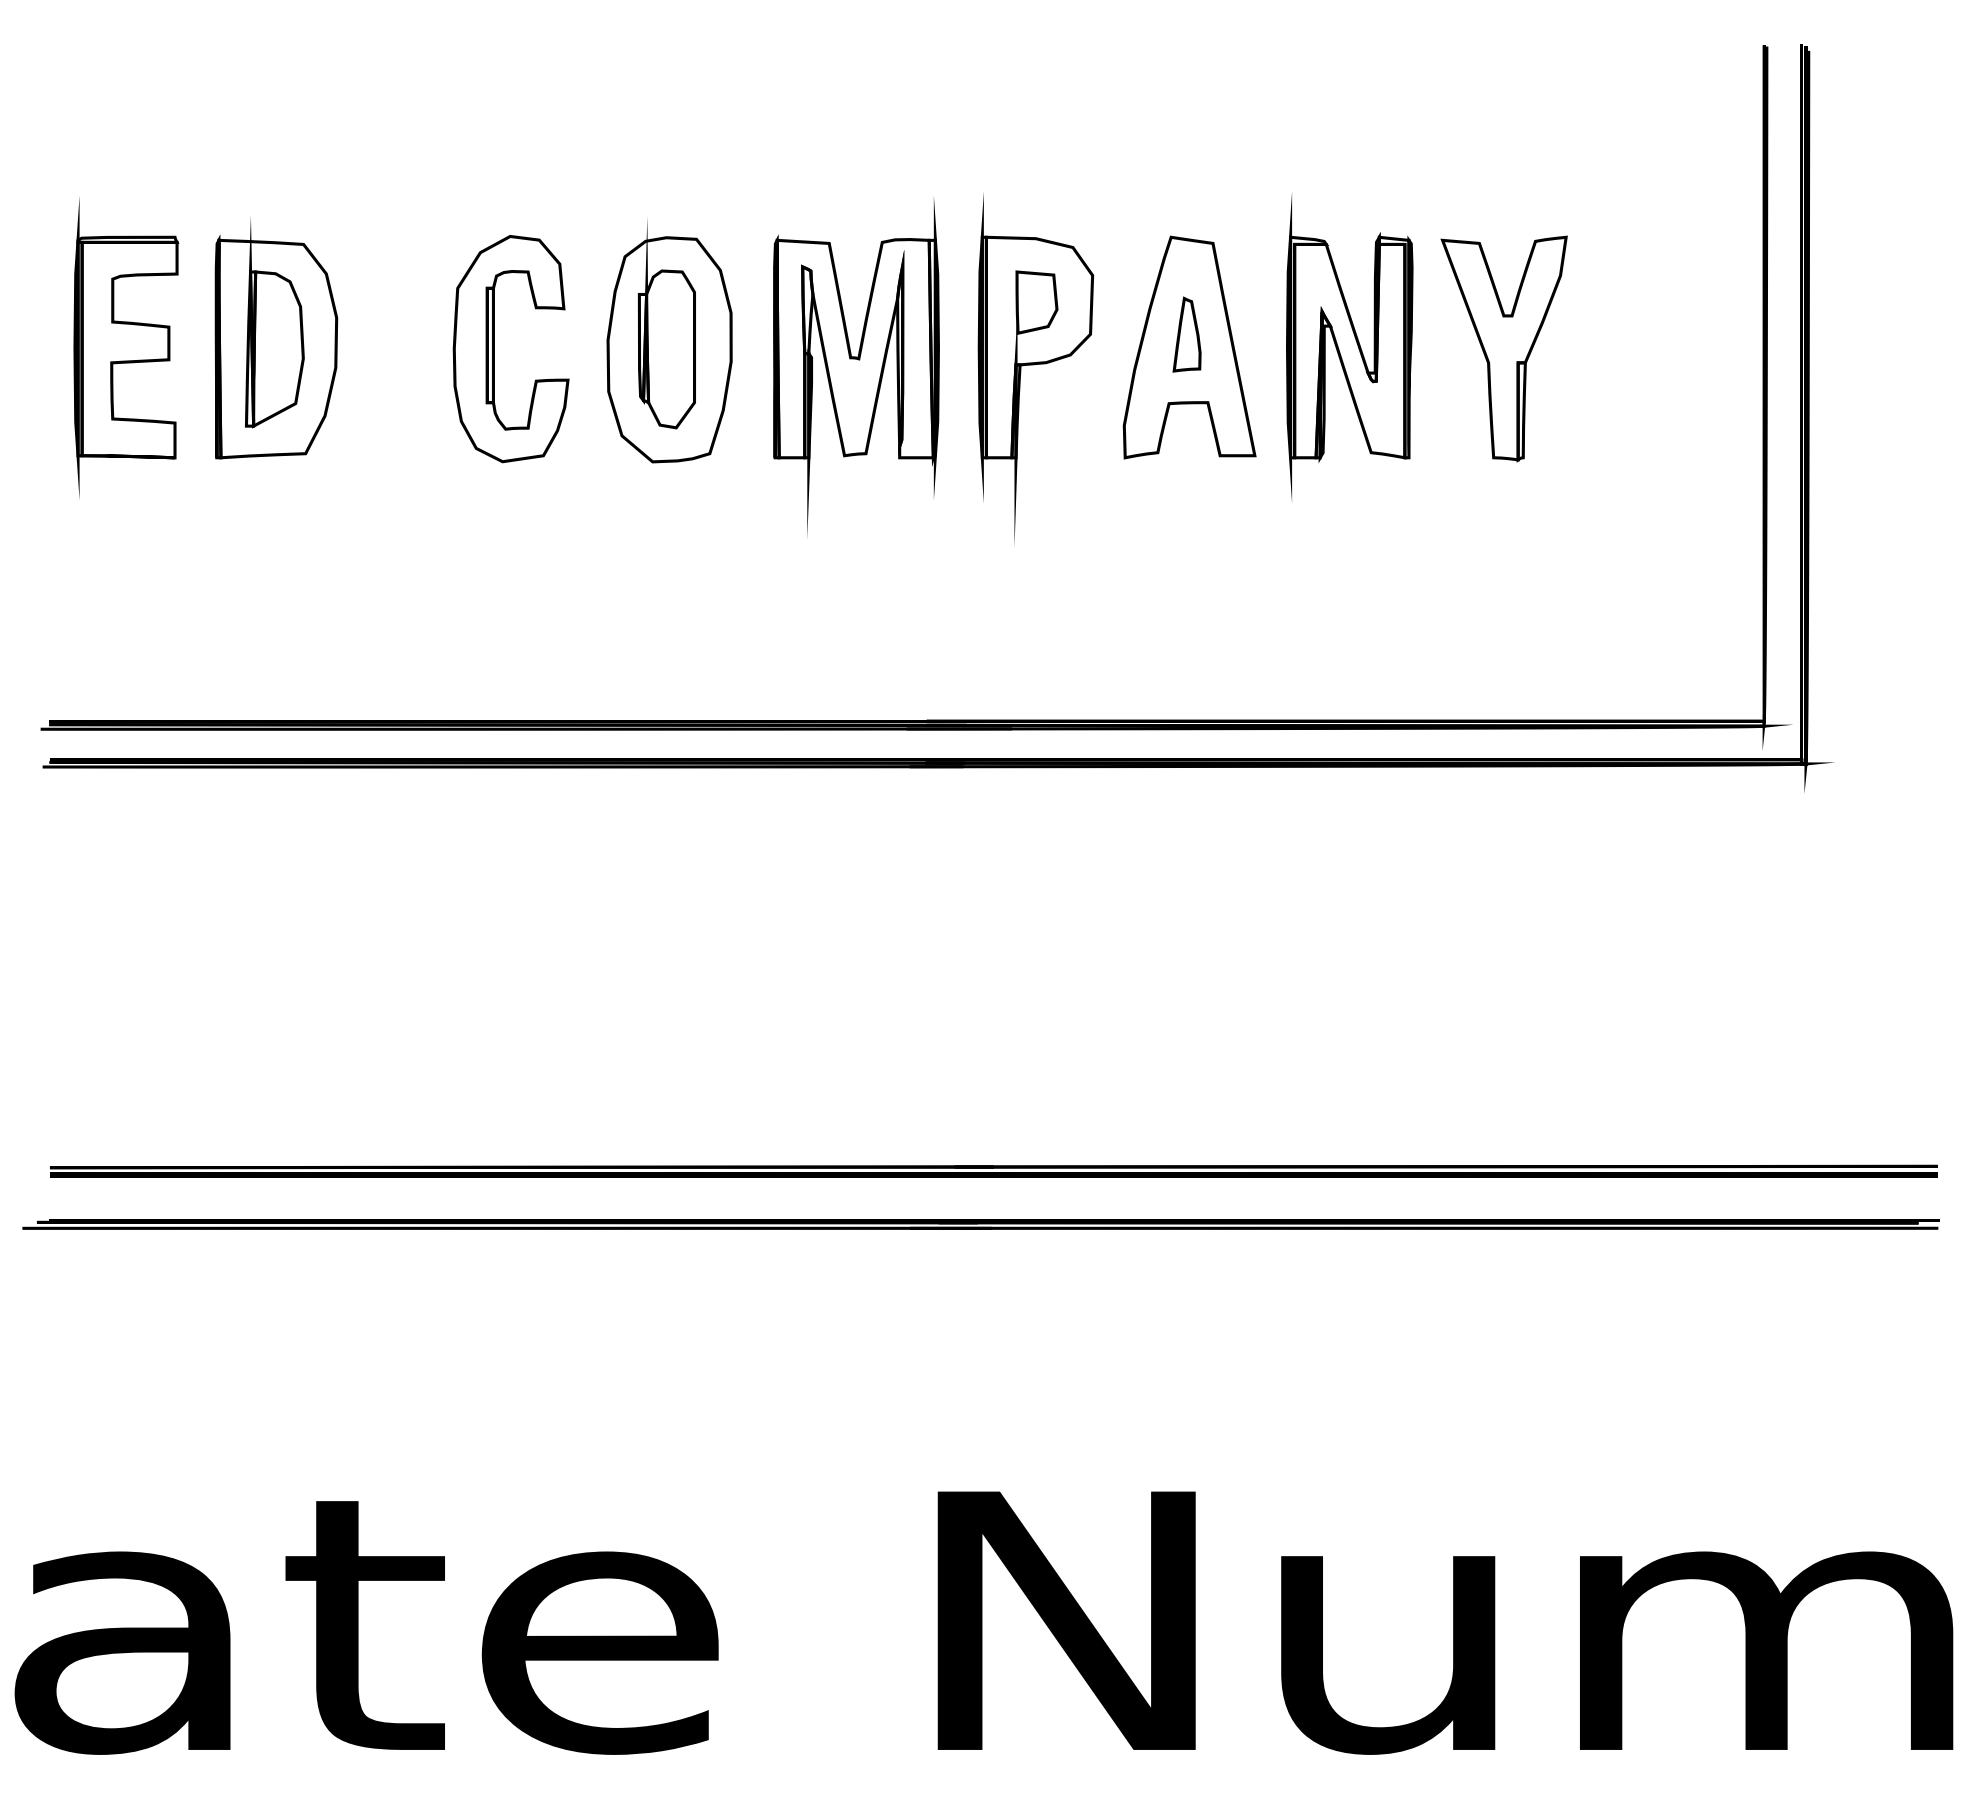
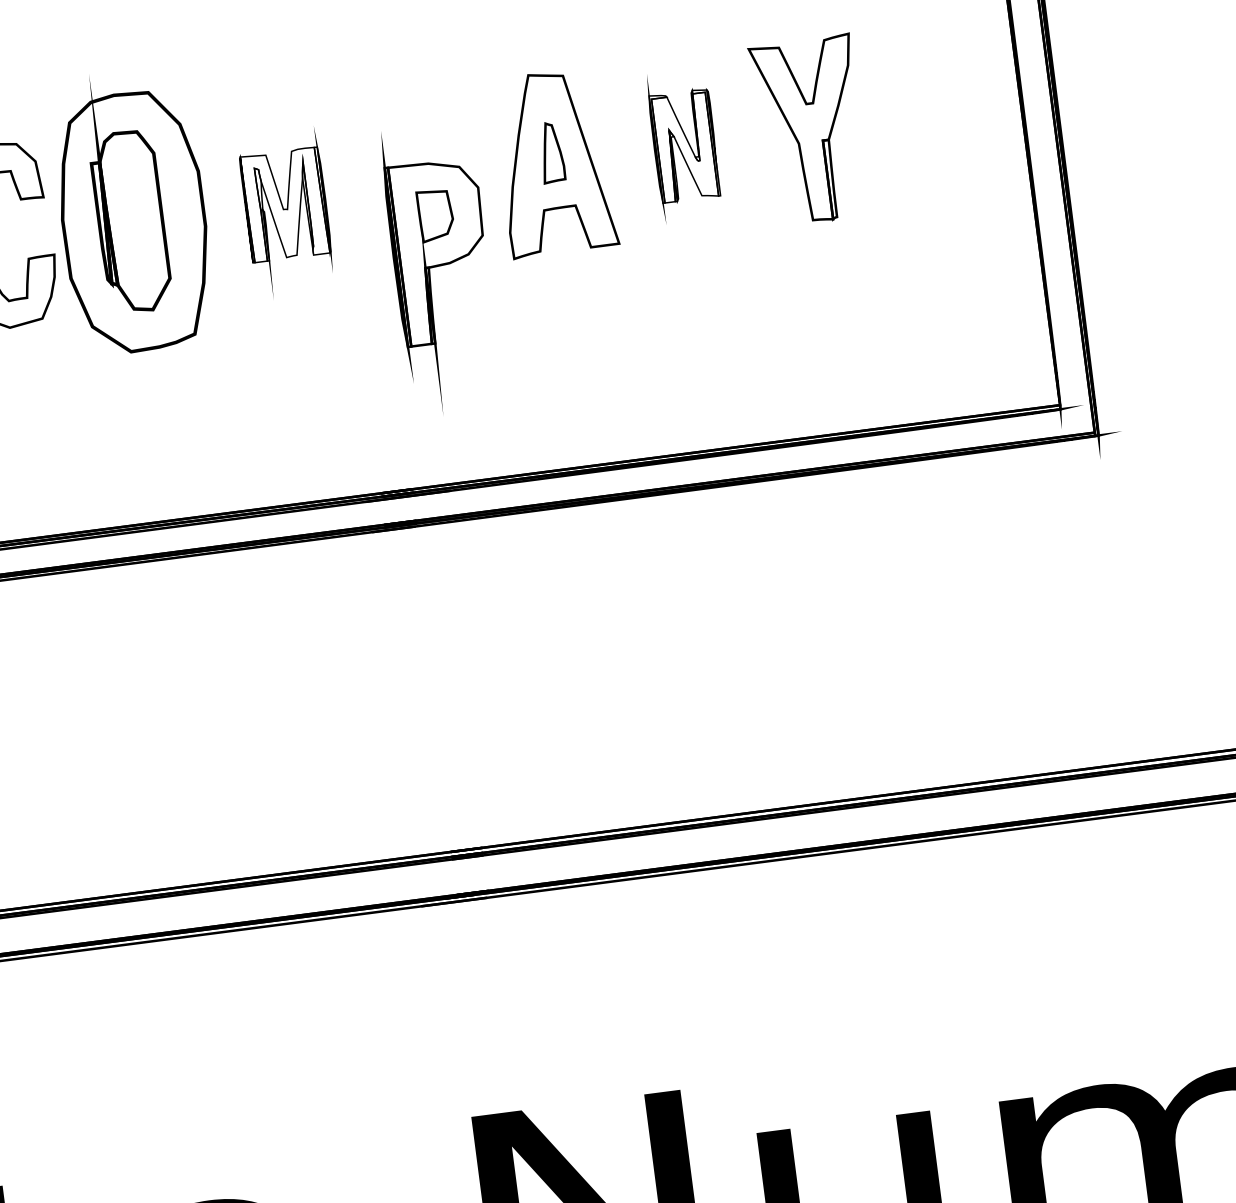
part: (669, 341) -> (132, 212), size x1.4
part: (1349, 347) -> (684, 145), size x0.6
part: (856, 366) -> (286, 213), size x0.6
part: (1035, 368) -> (441, 268), moved

